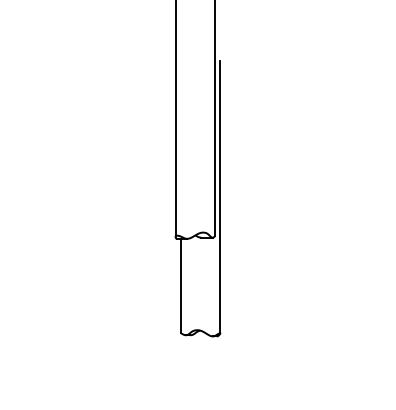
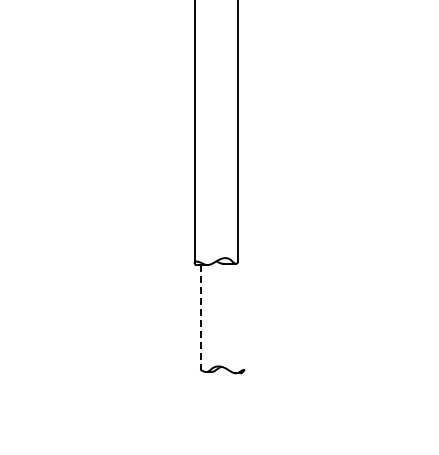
line: (220, 197) -> (244, 219), removed
line: (180, 286) -> (200, 317), solid -> dashed

